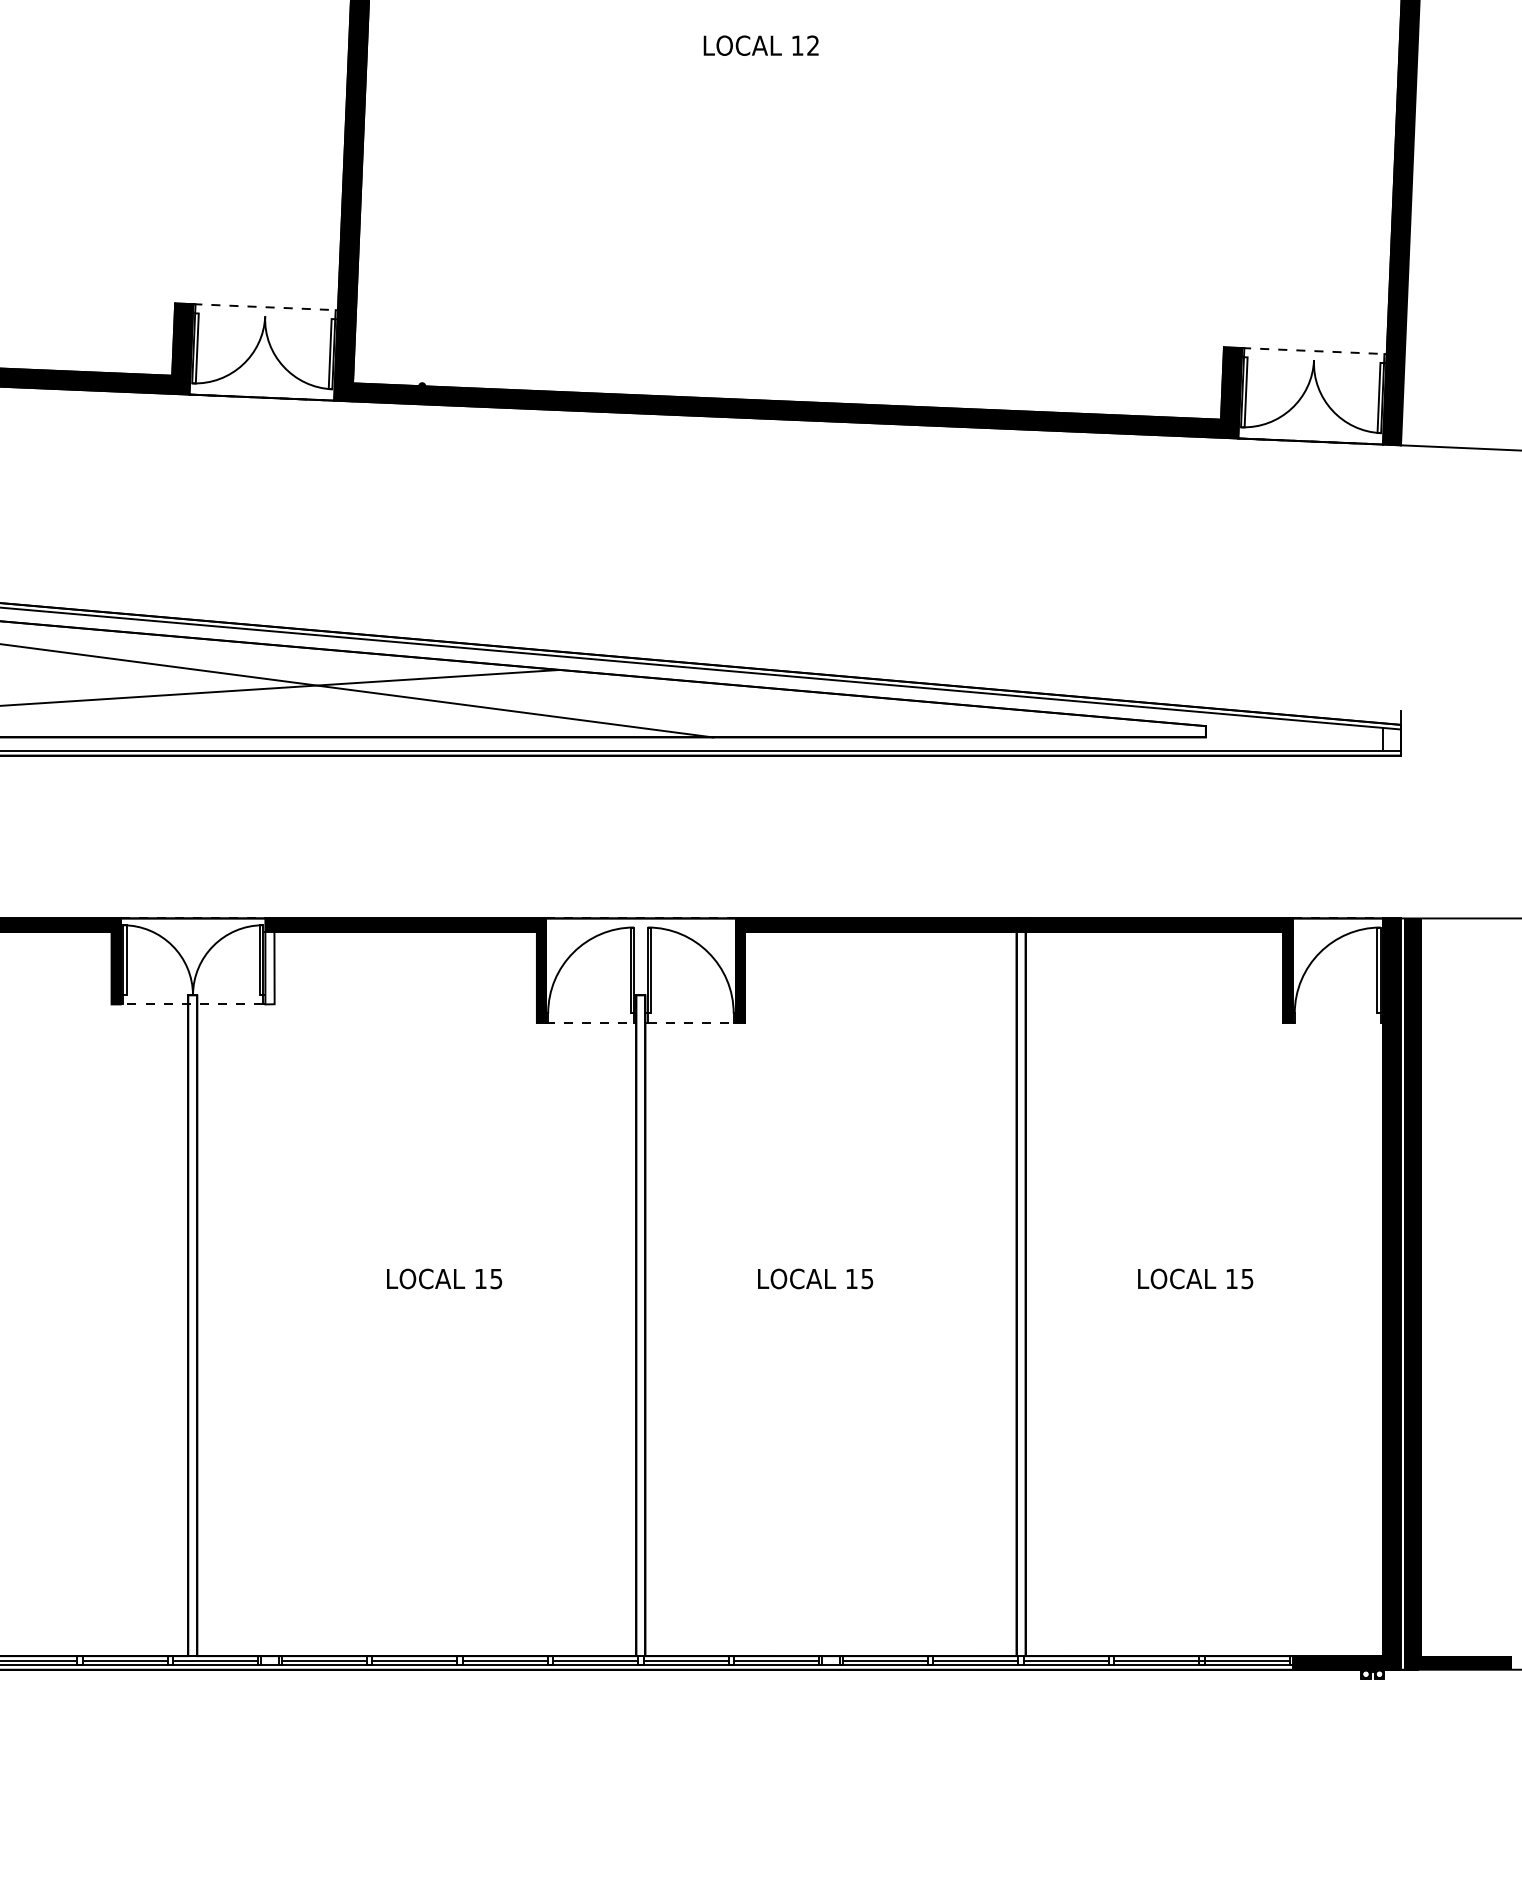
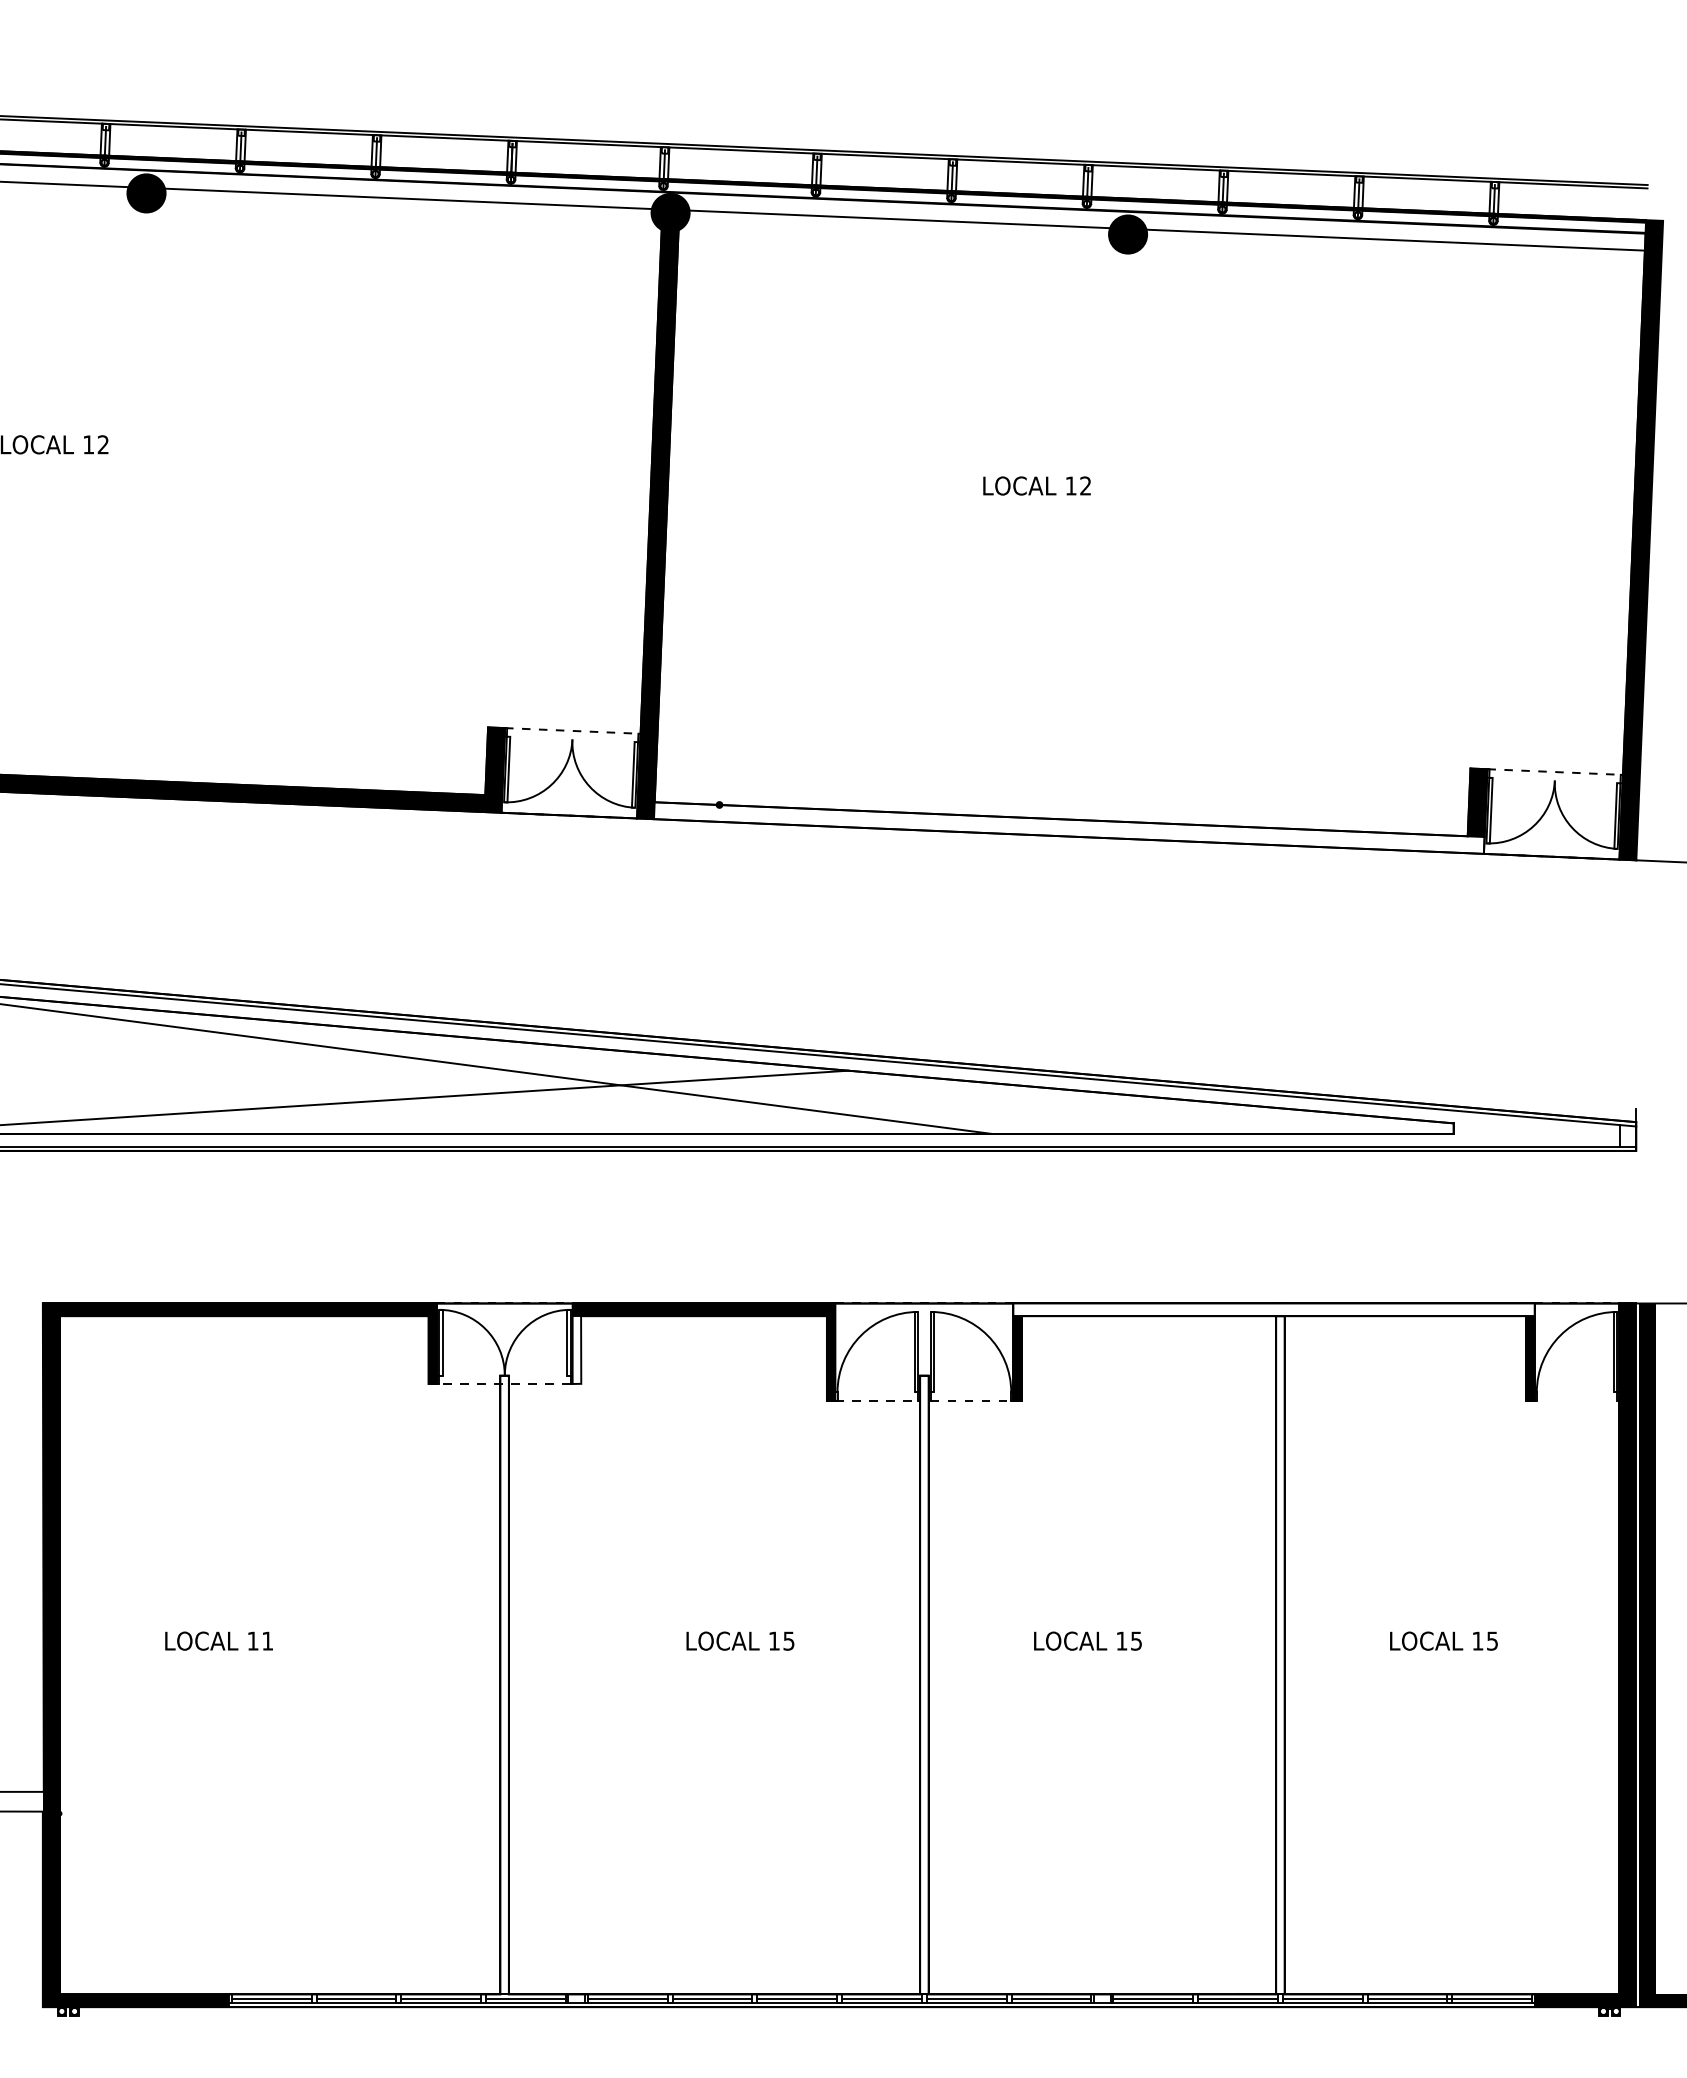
fill: (794, 410) -> (1068, 827), removed
fill: (1013, 924) -> (1273, 1309), removed

